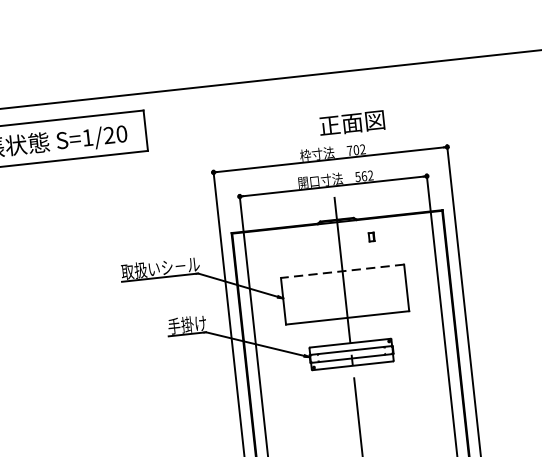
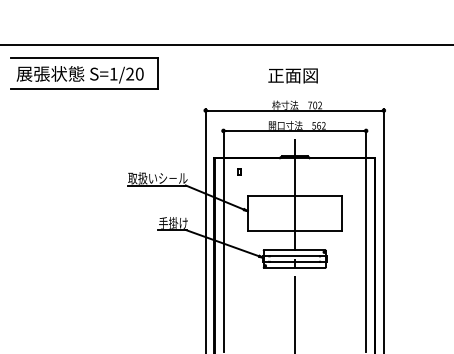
text: (351, 122) -> (292, 75), moved
part: (371, 236) -> (239, 171), moved
line: (342, 271) -> (294, 195), dashed -> solid

